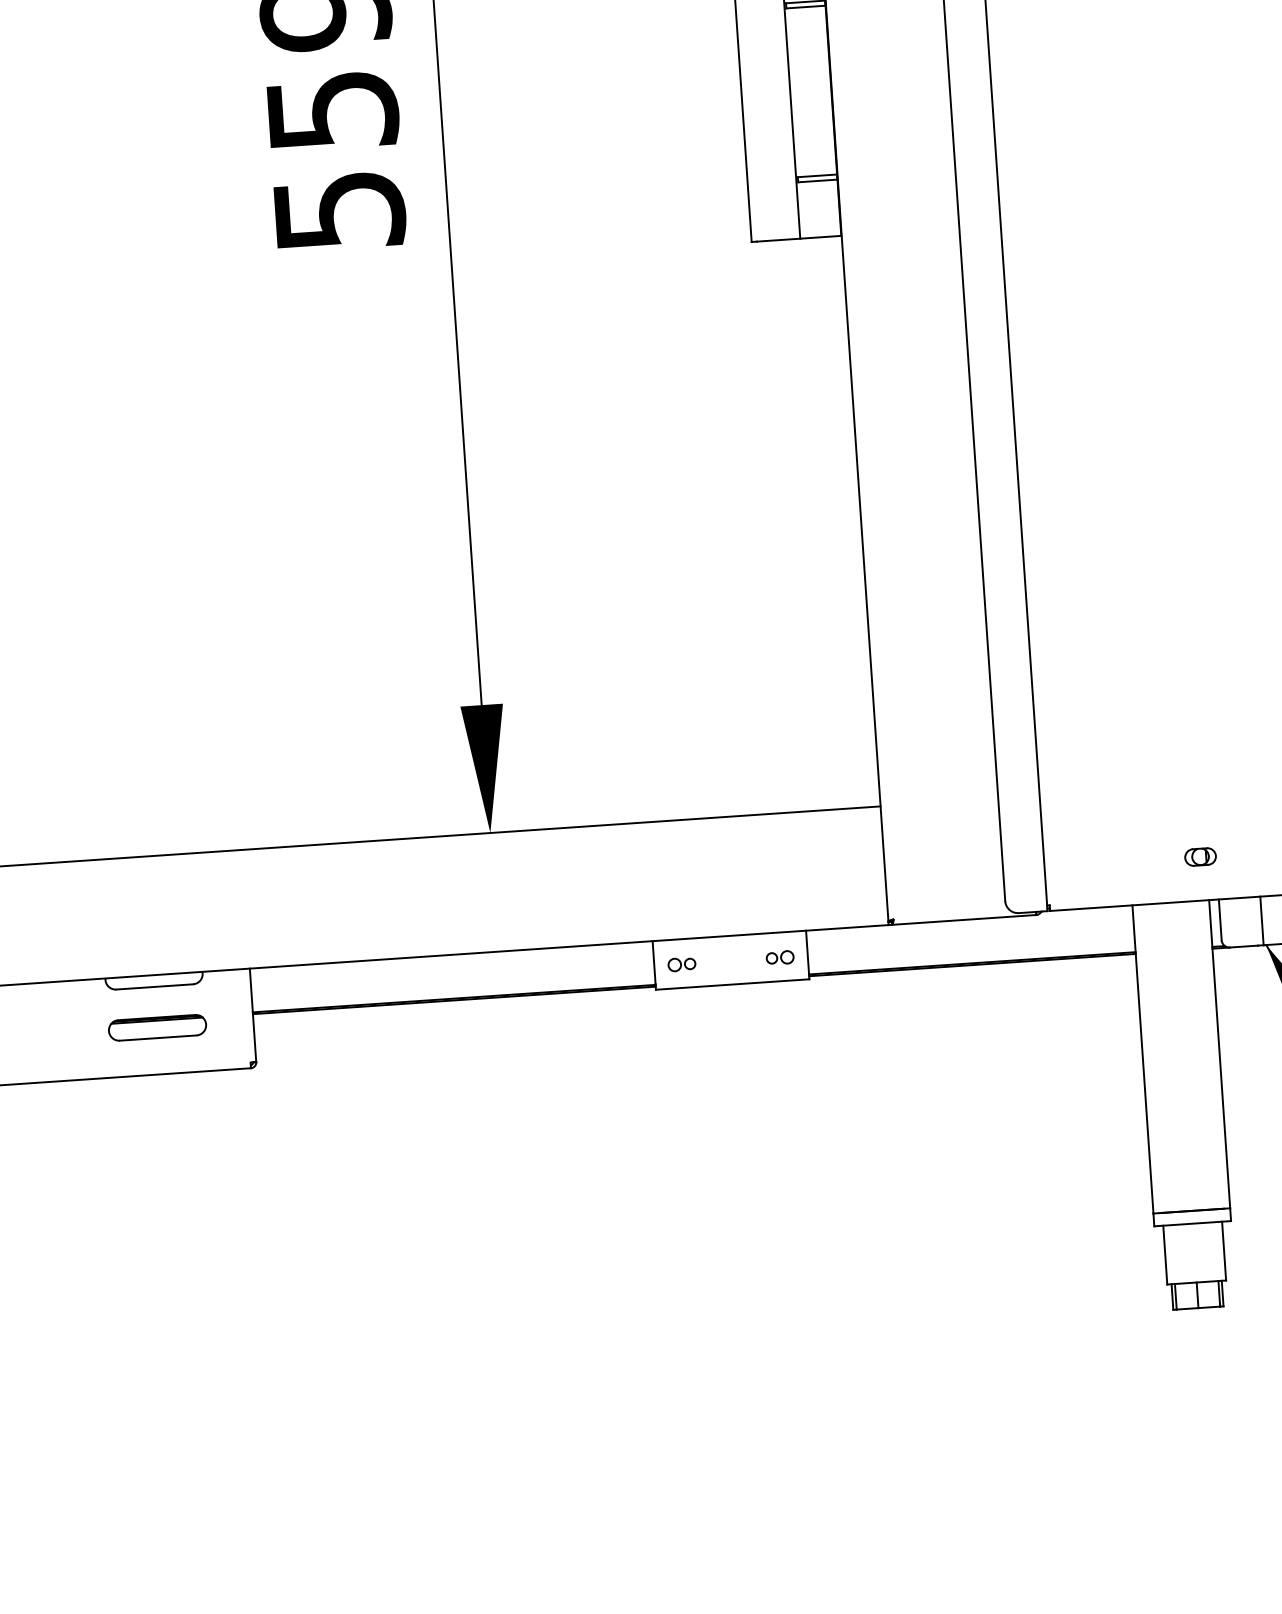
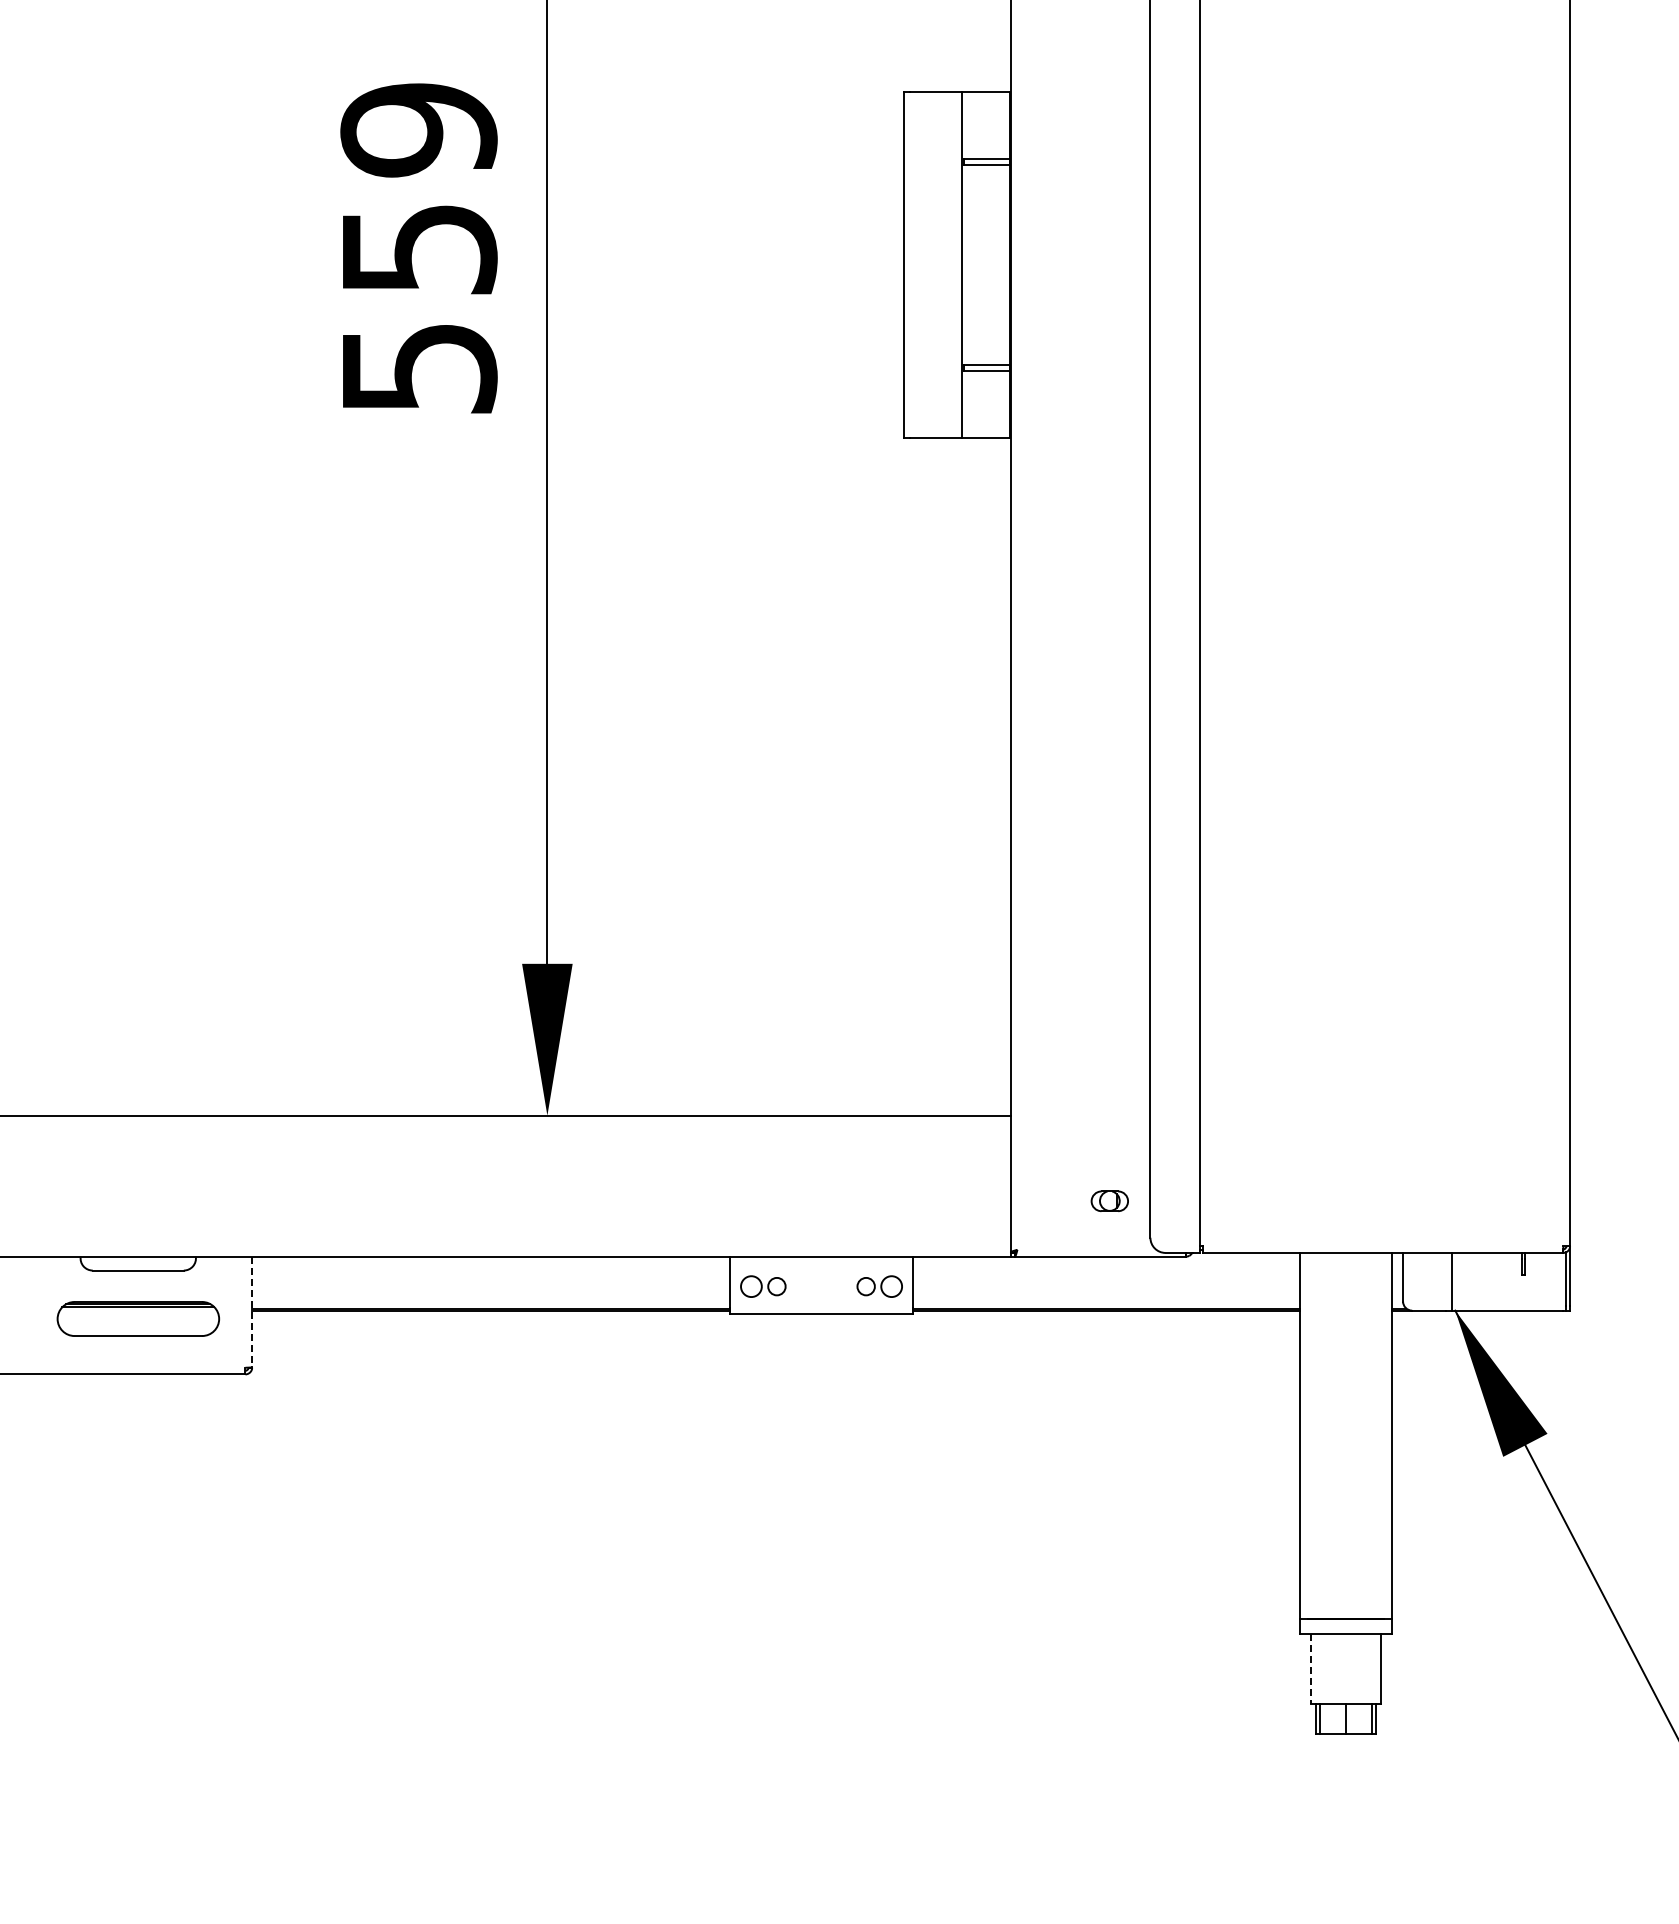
part: (1200, 856) -> (1109, 1200), moved
part: (779, 957) -> (879, 1286), size x1.4
part: (681, 964) -> (762, 1286), size x1.4
line: (253, 1015) -> (252, 1312), solid -> dashed
part: (156, 1028) -> (137, 1319), size x1.4
line: (1165, 1254) -> (1311, 1668), solid -> dashed

